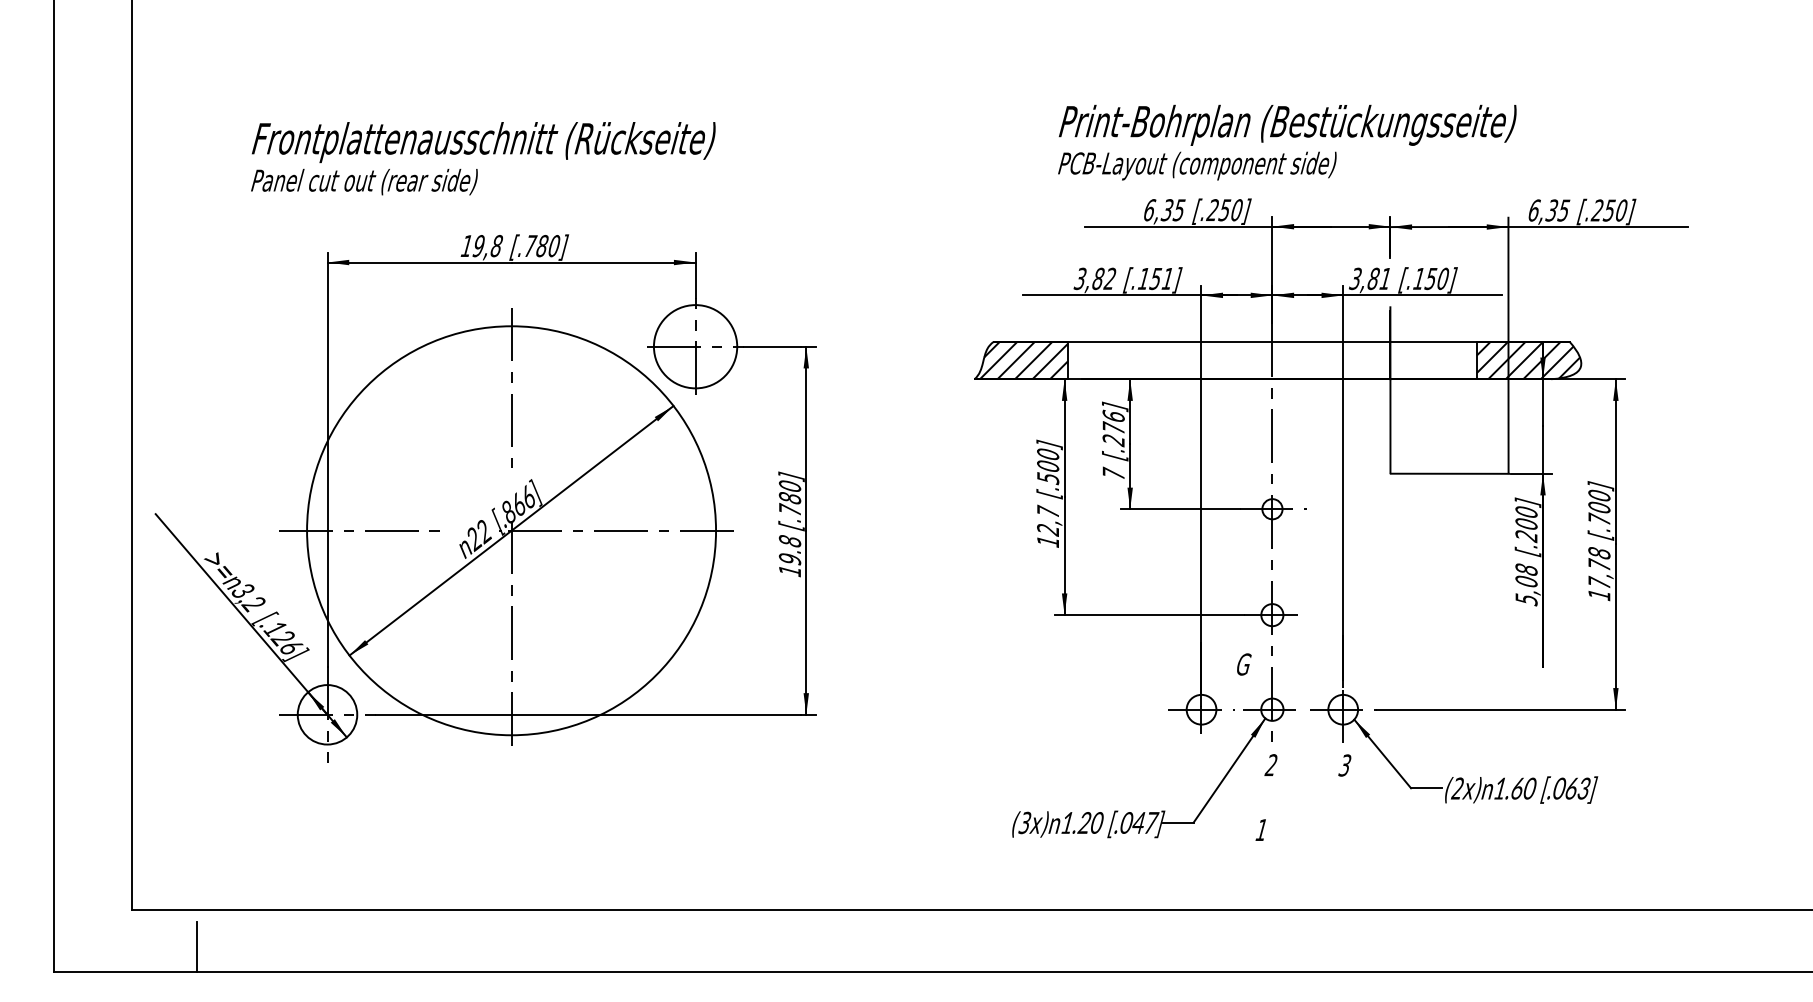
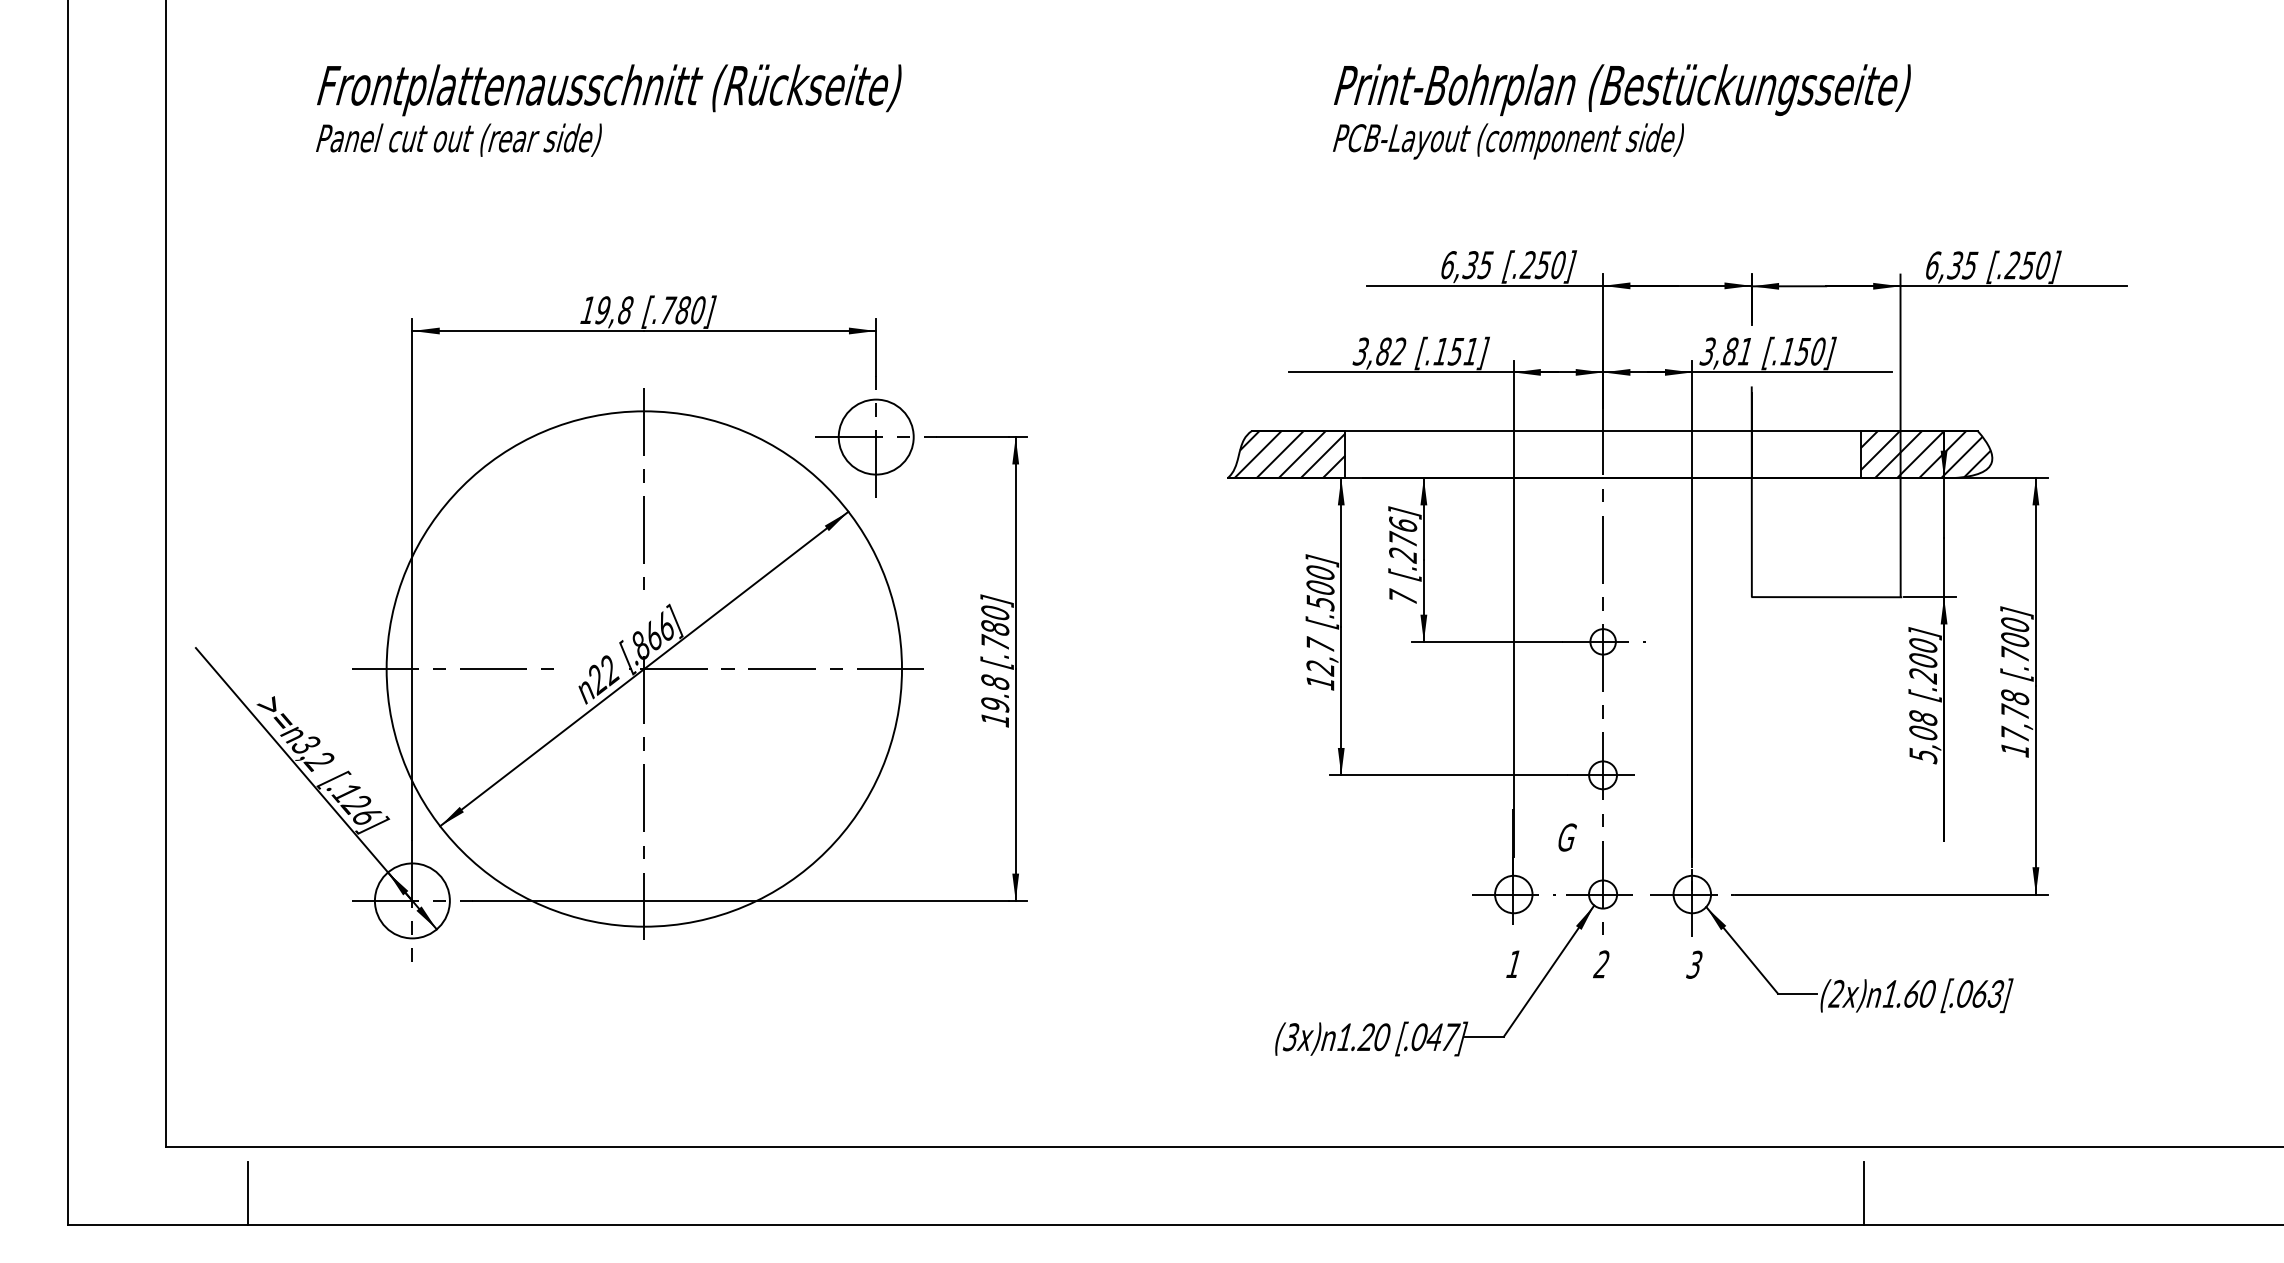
text: (1287, 142) -> (1622, 111), moved
text: (483, 158) -> (608, 110), moved
circle: (695, 346) -> (876, 436), size x0.71
text: (1260, 829) -> (1512, 963), moved
line: (1479, 946) -> (1864, 1192), added

